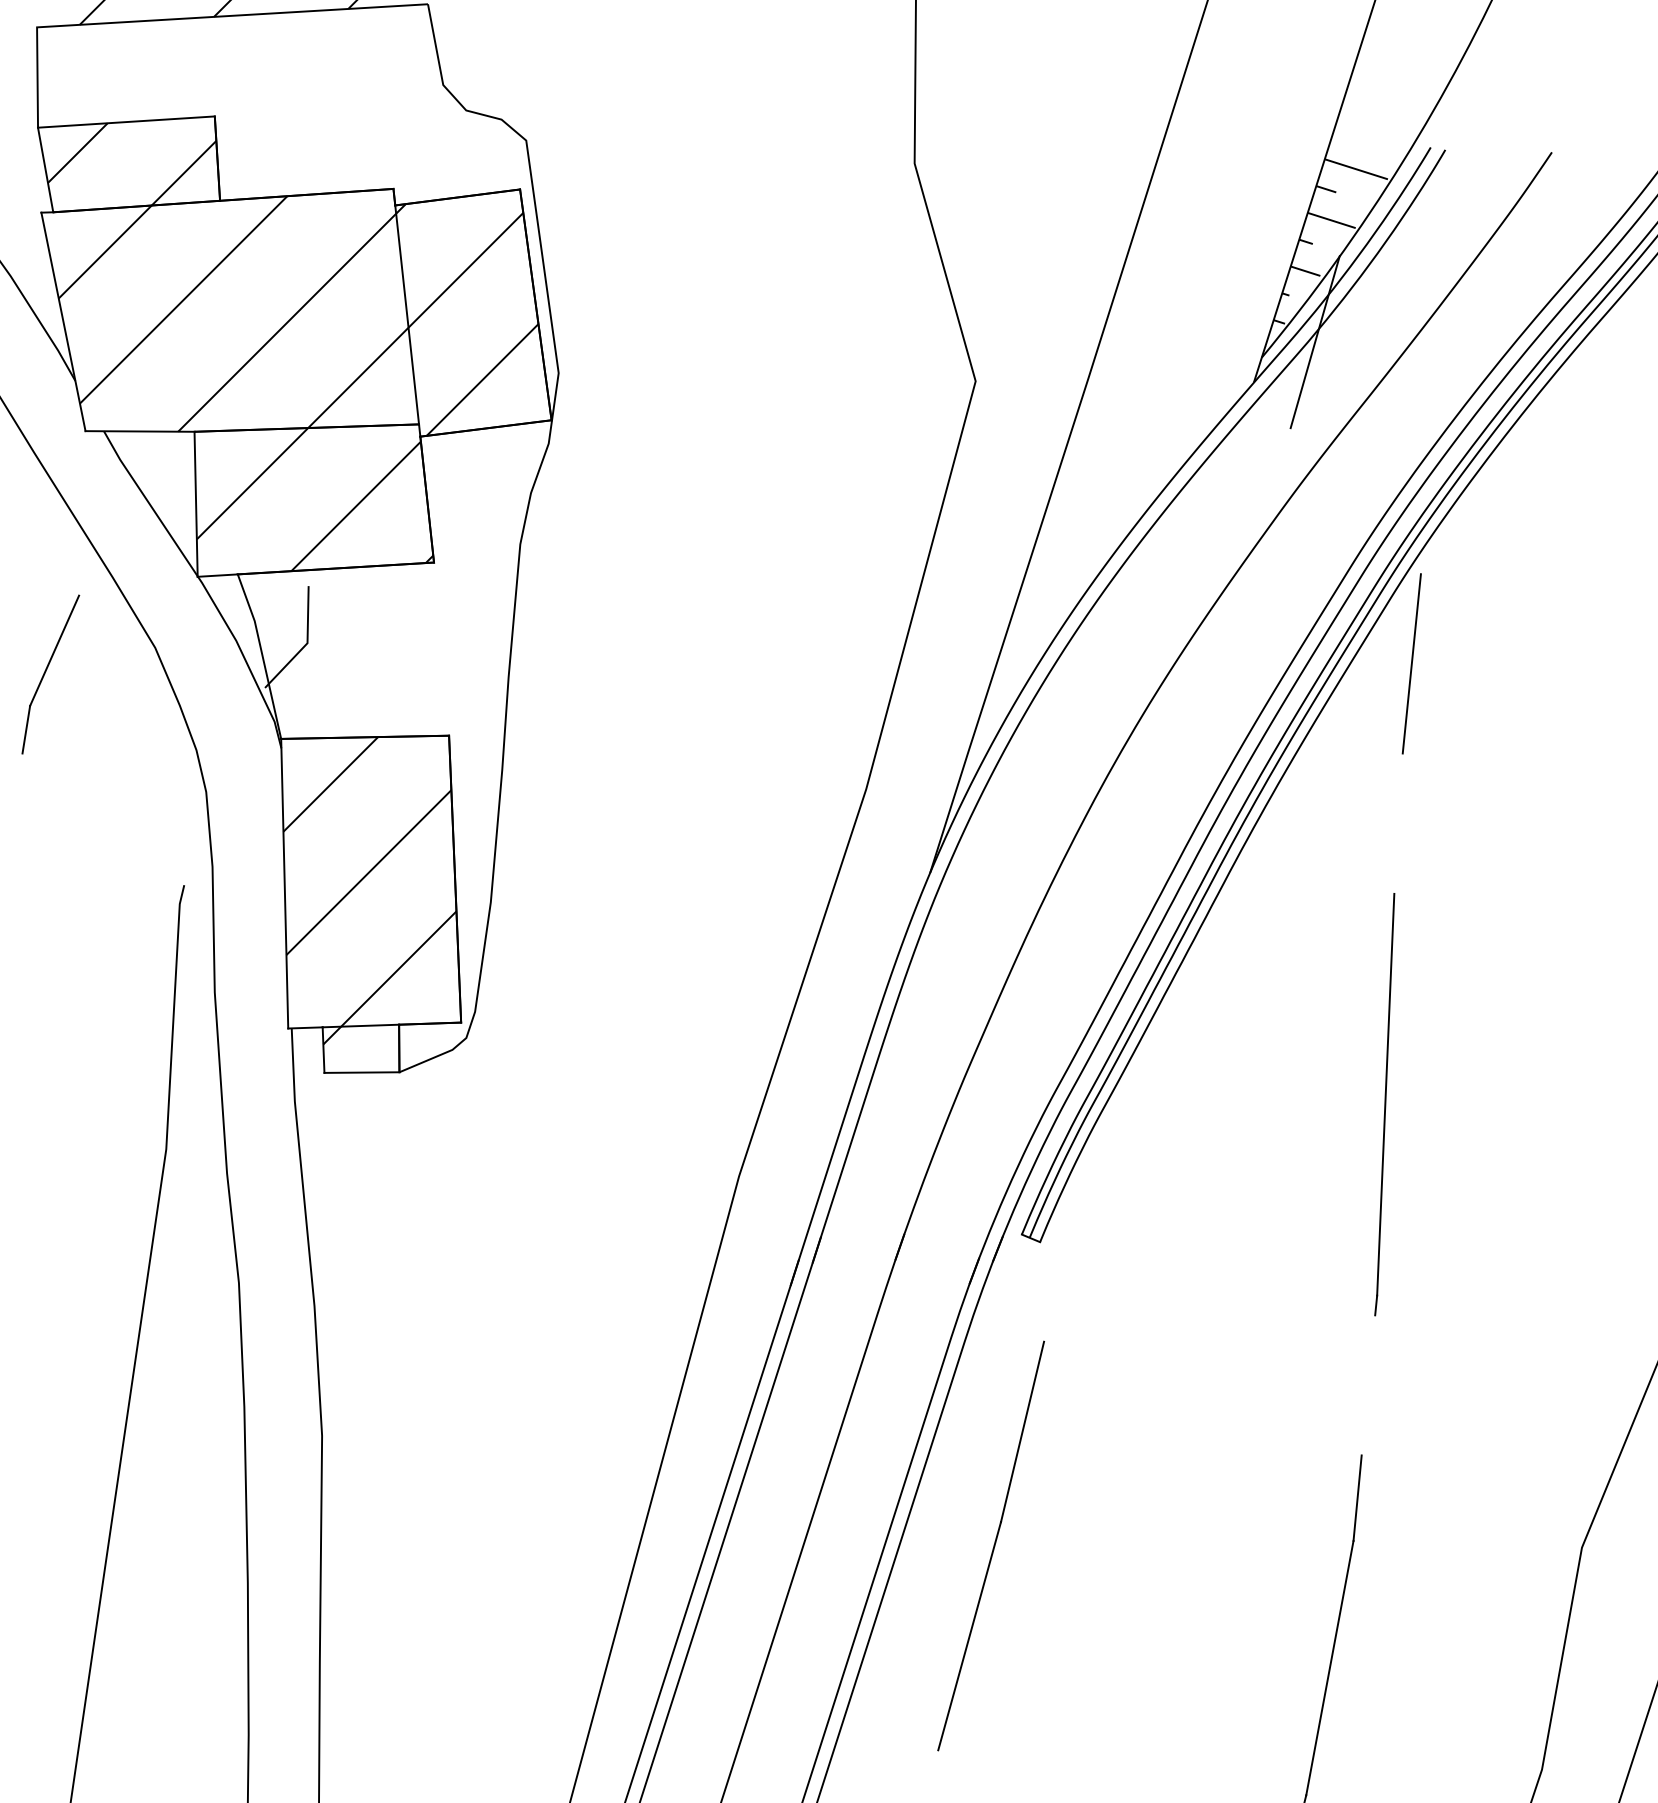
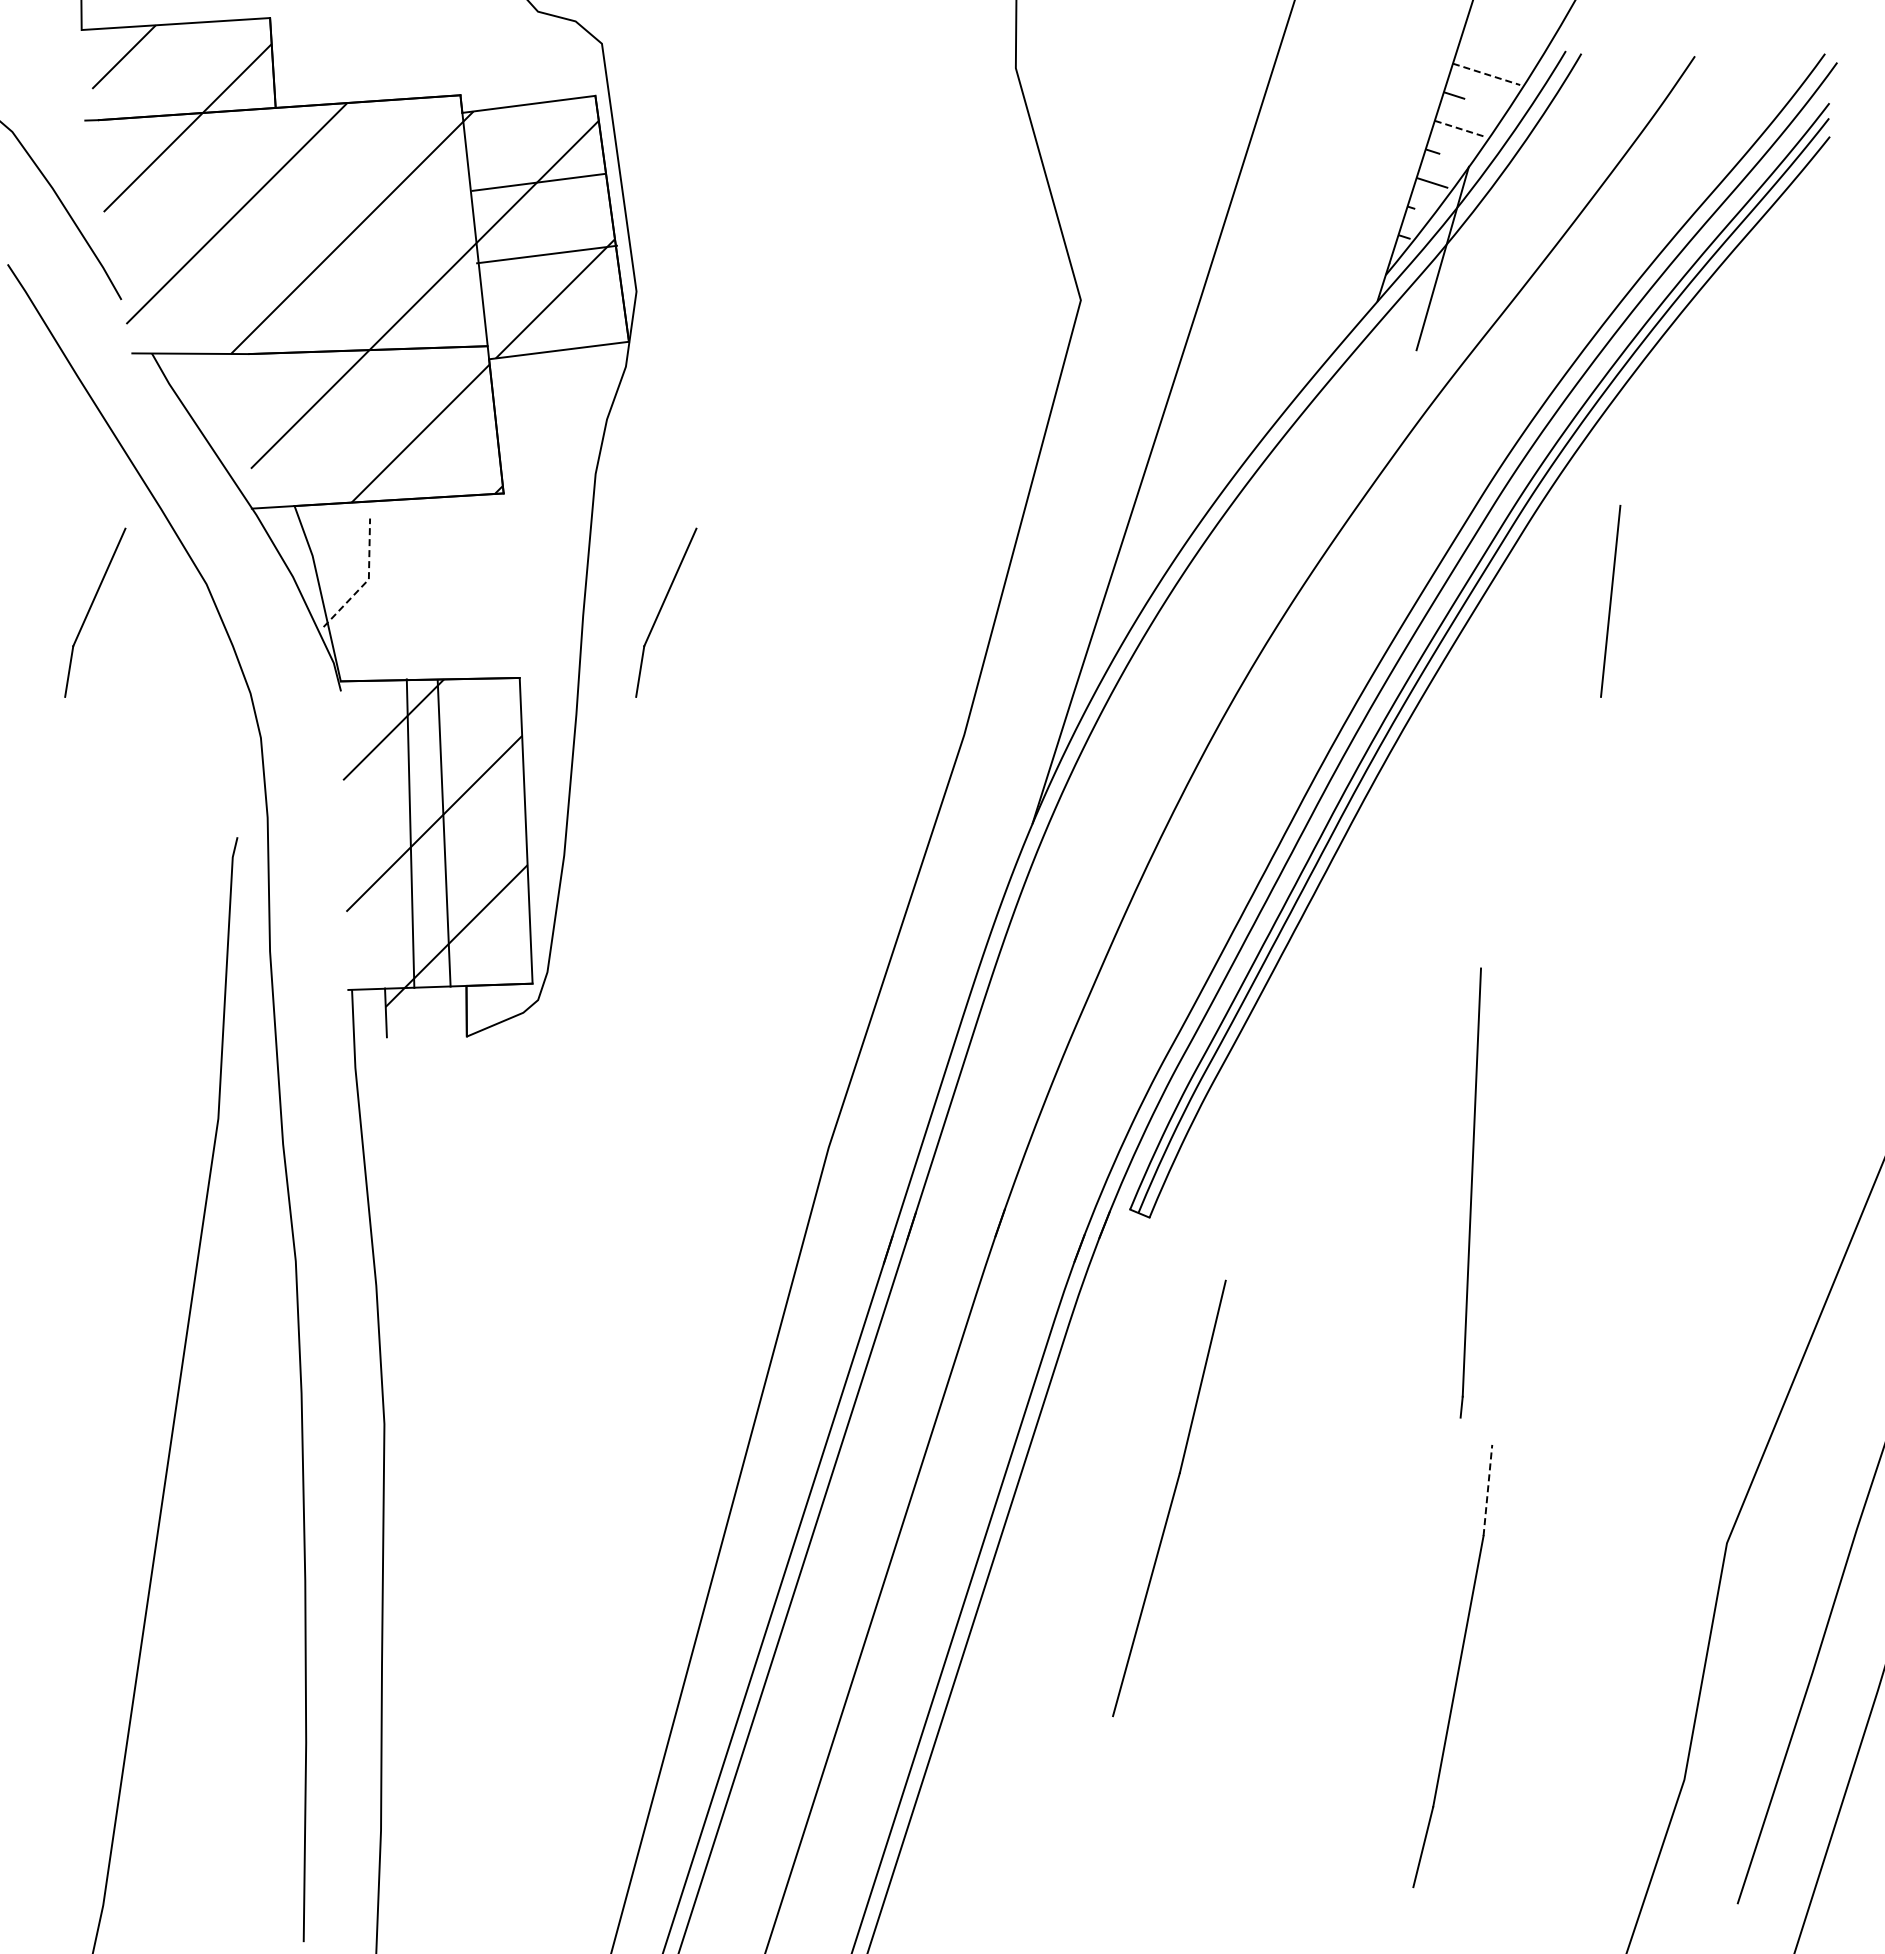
line: (1357, 169) -> (1487, 74), solid -> dashed
line: (45, 170) -> (89, 75), removed
line: (457, 196) -> (538, 181), moved
line: (1331, 220) -> (1460, 128), solid -> dashed
line: (63, 321) -> (108, 236), removed
line: (485, 428) -> (546, 254), moved
line: (195, 504) -> (249, 431), removed
line: (306, 644) -> (367, 580), solid -> dashed
line: (1411, 663) -> (1610, 601), moved
part: (586, 674) -> (666, 612), added
line: (454, 878) -> (443, 833), moved
line: (284, 883) -> (410, 833), moved
line: (361, 1072) -> (426, 1036), removed
part: (1384, 1104) -> (1470, 1192), moved
line: (1357, 1498) -> (1487, 1490), solid -> dashed
part: (991, 1546) -> (1169, 1498), moved

